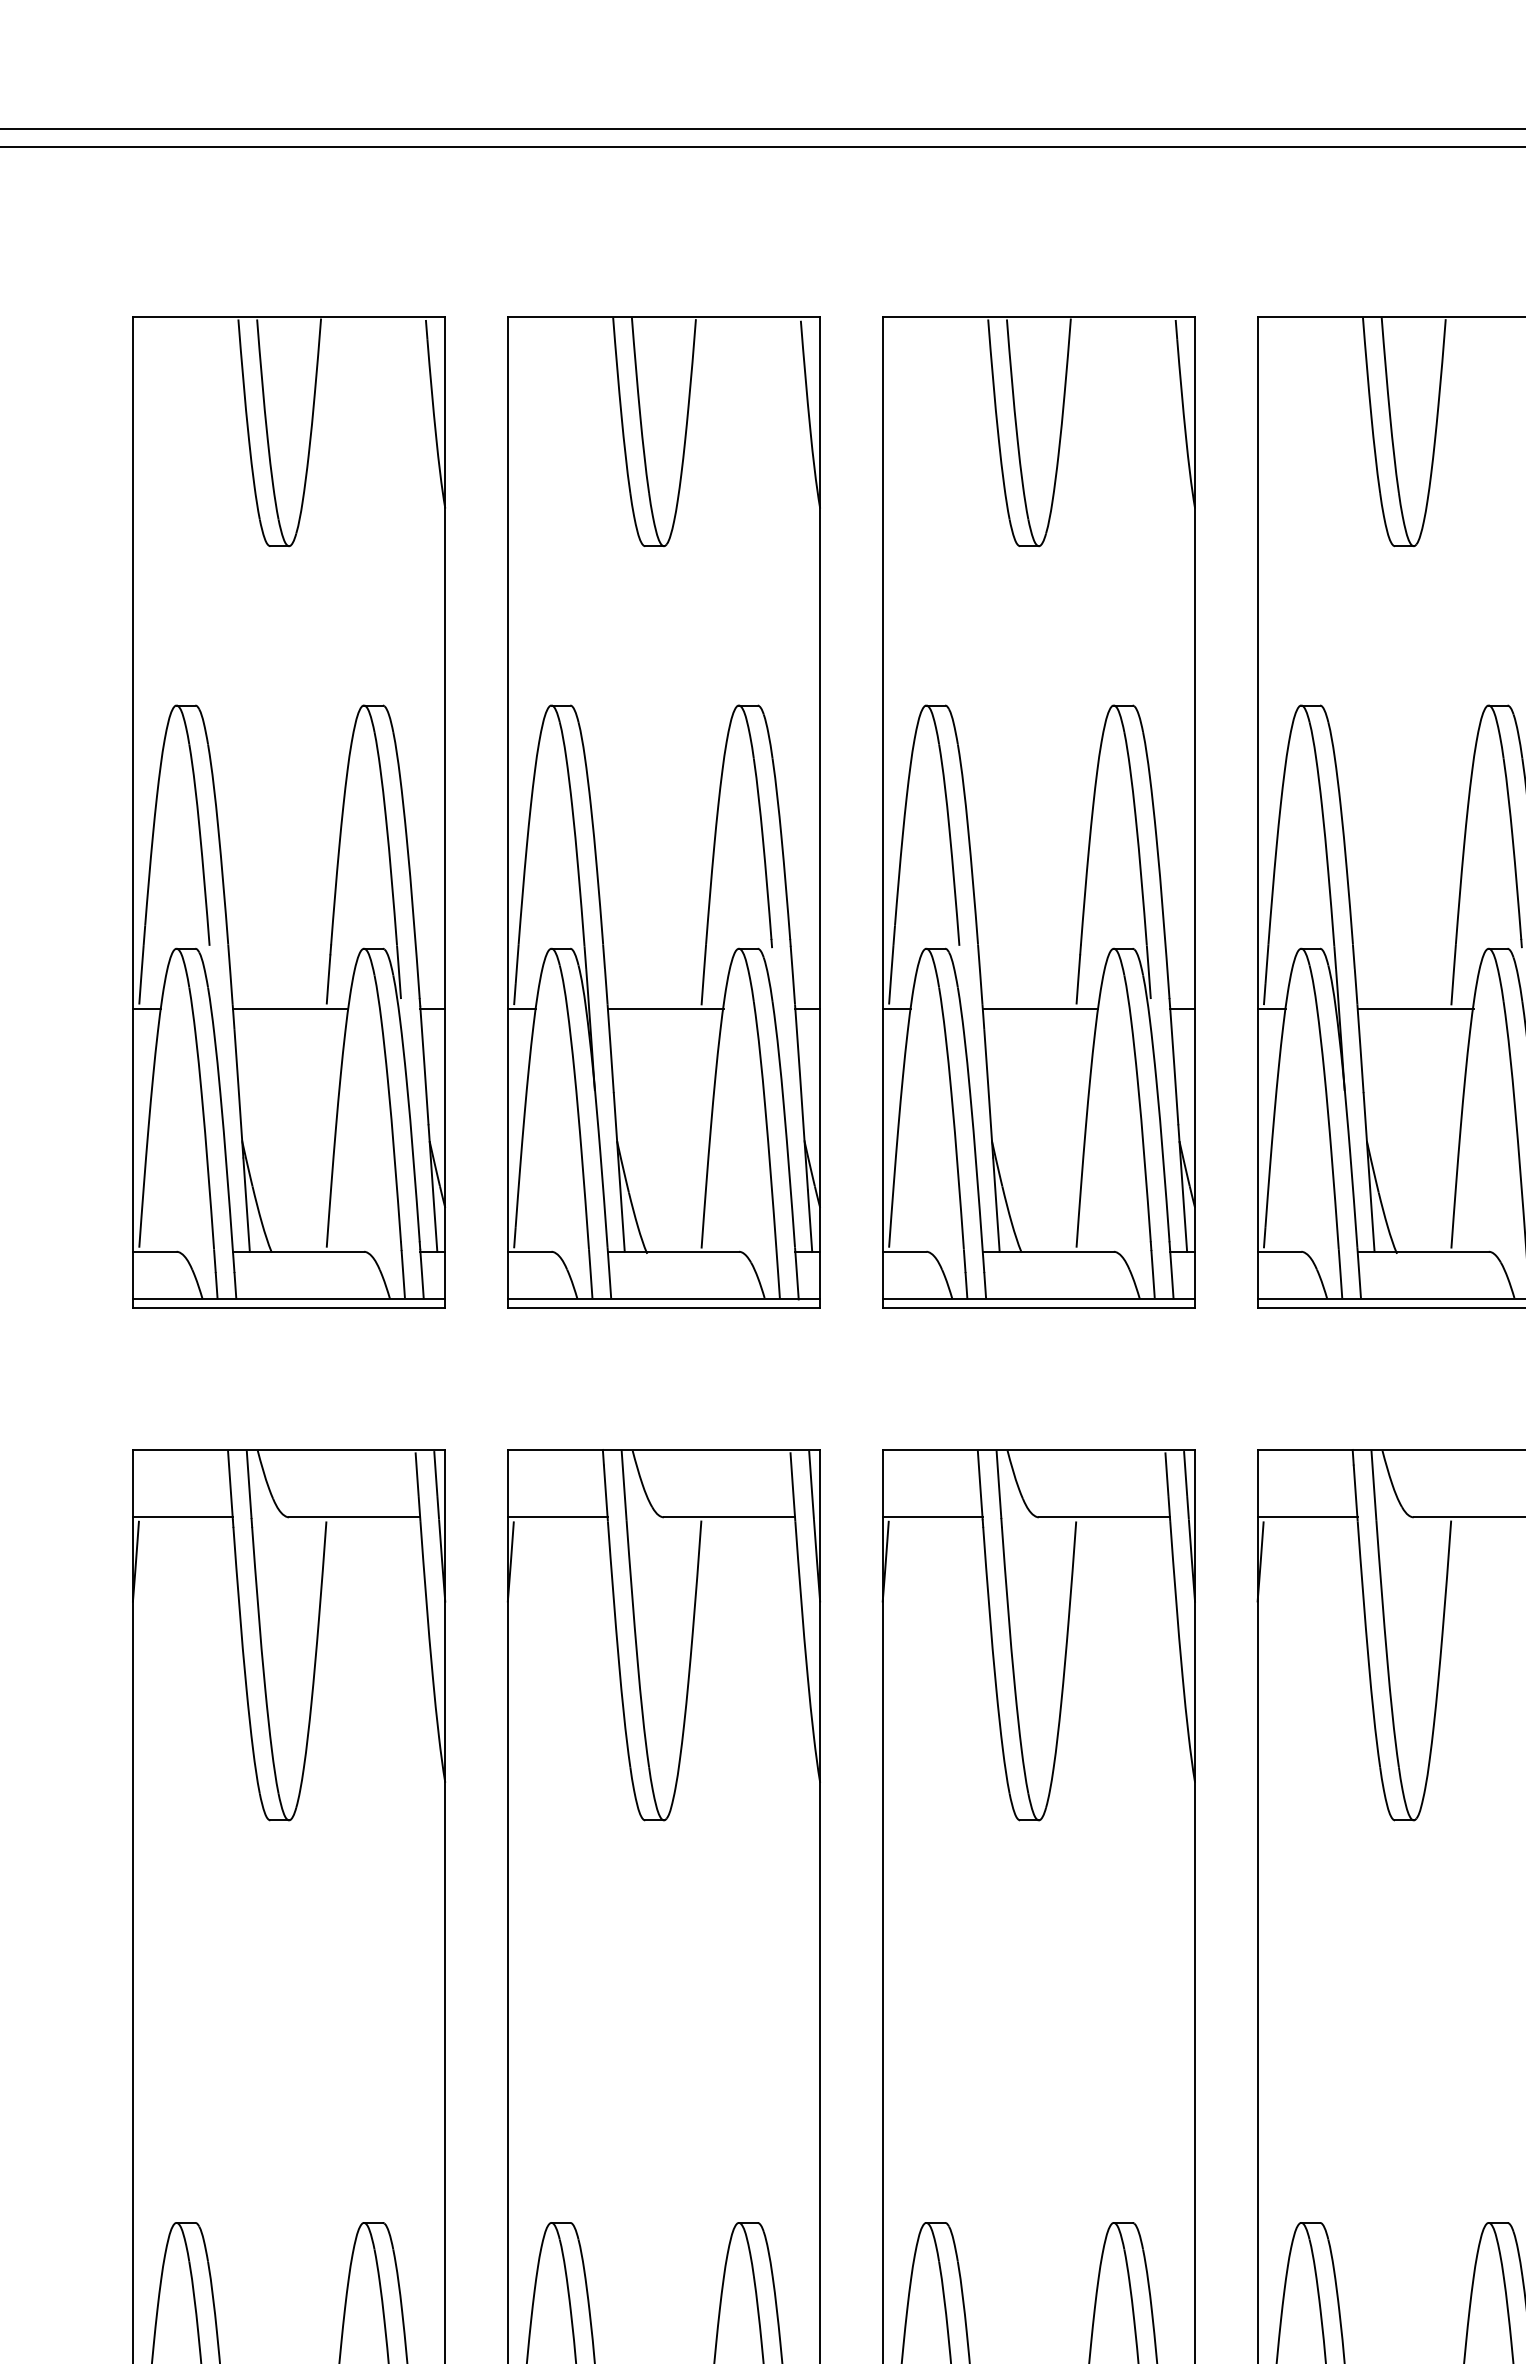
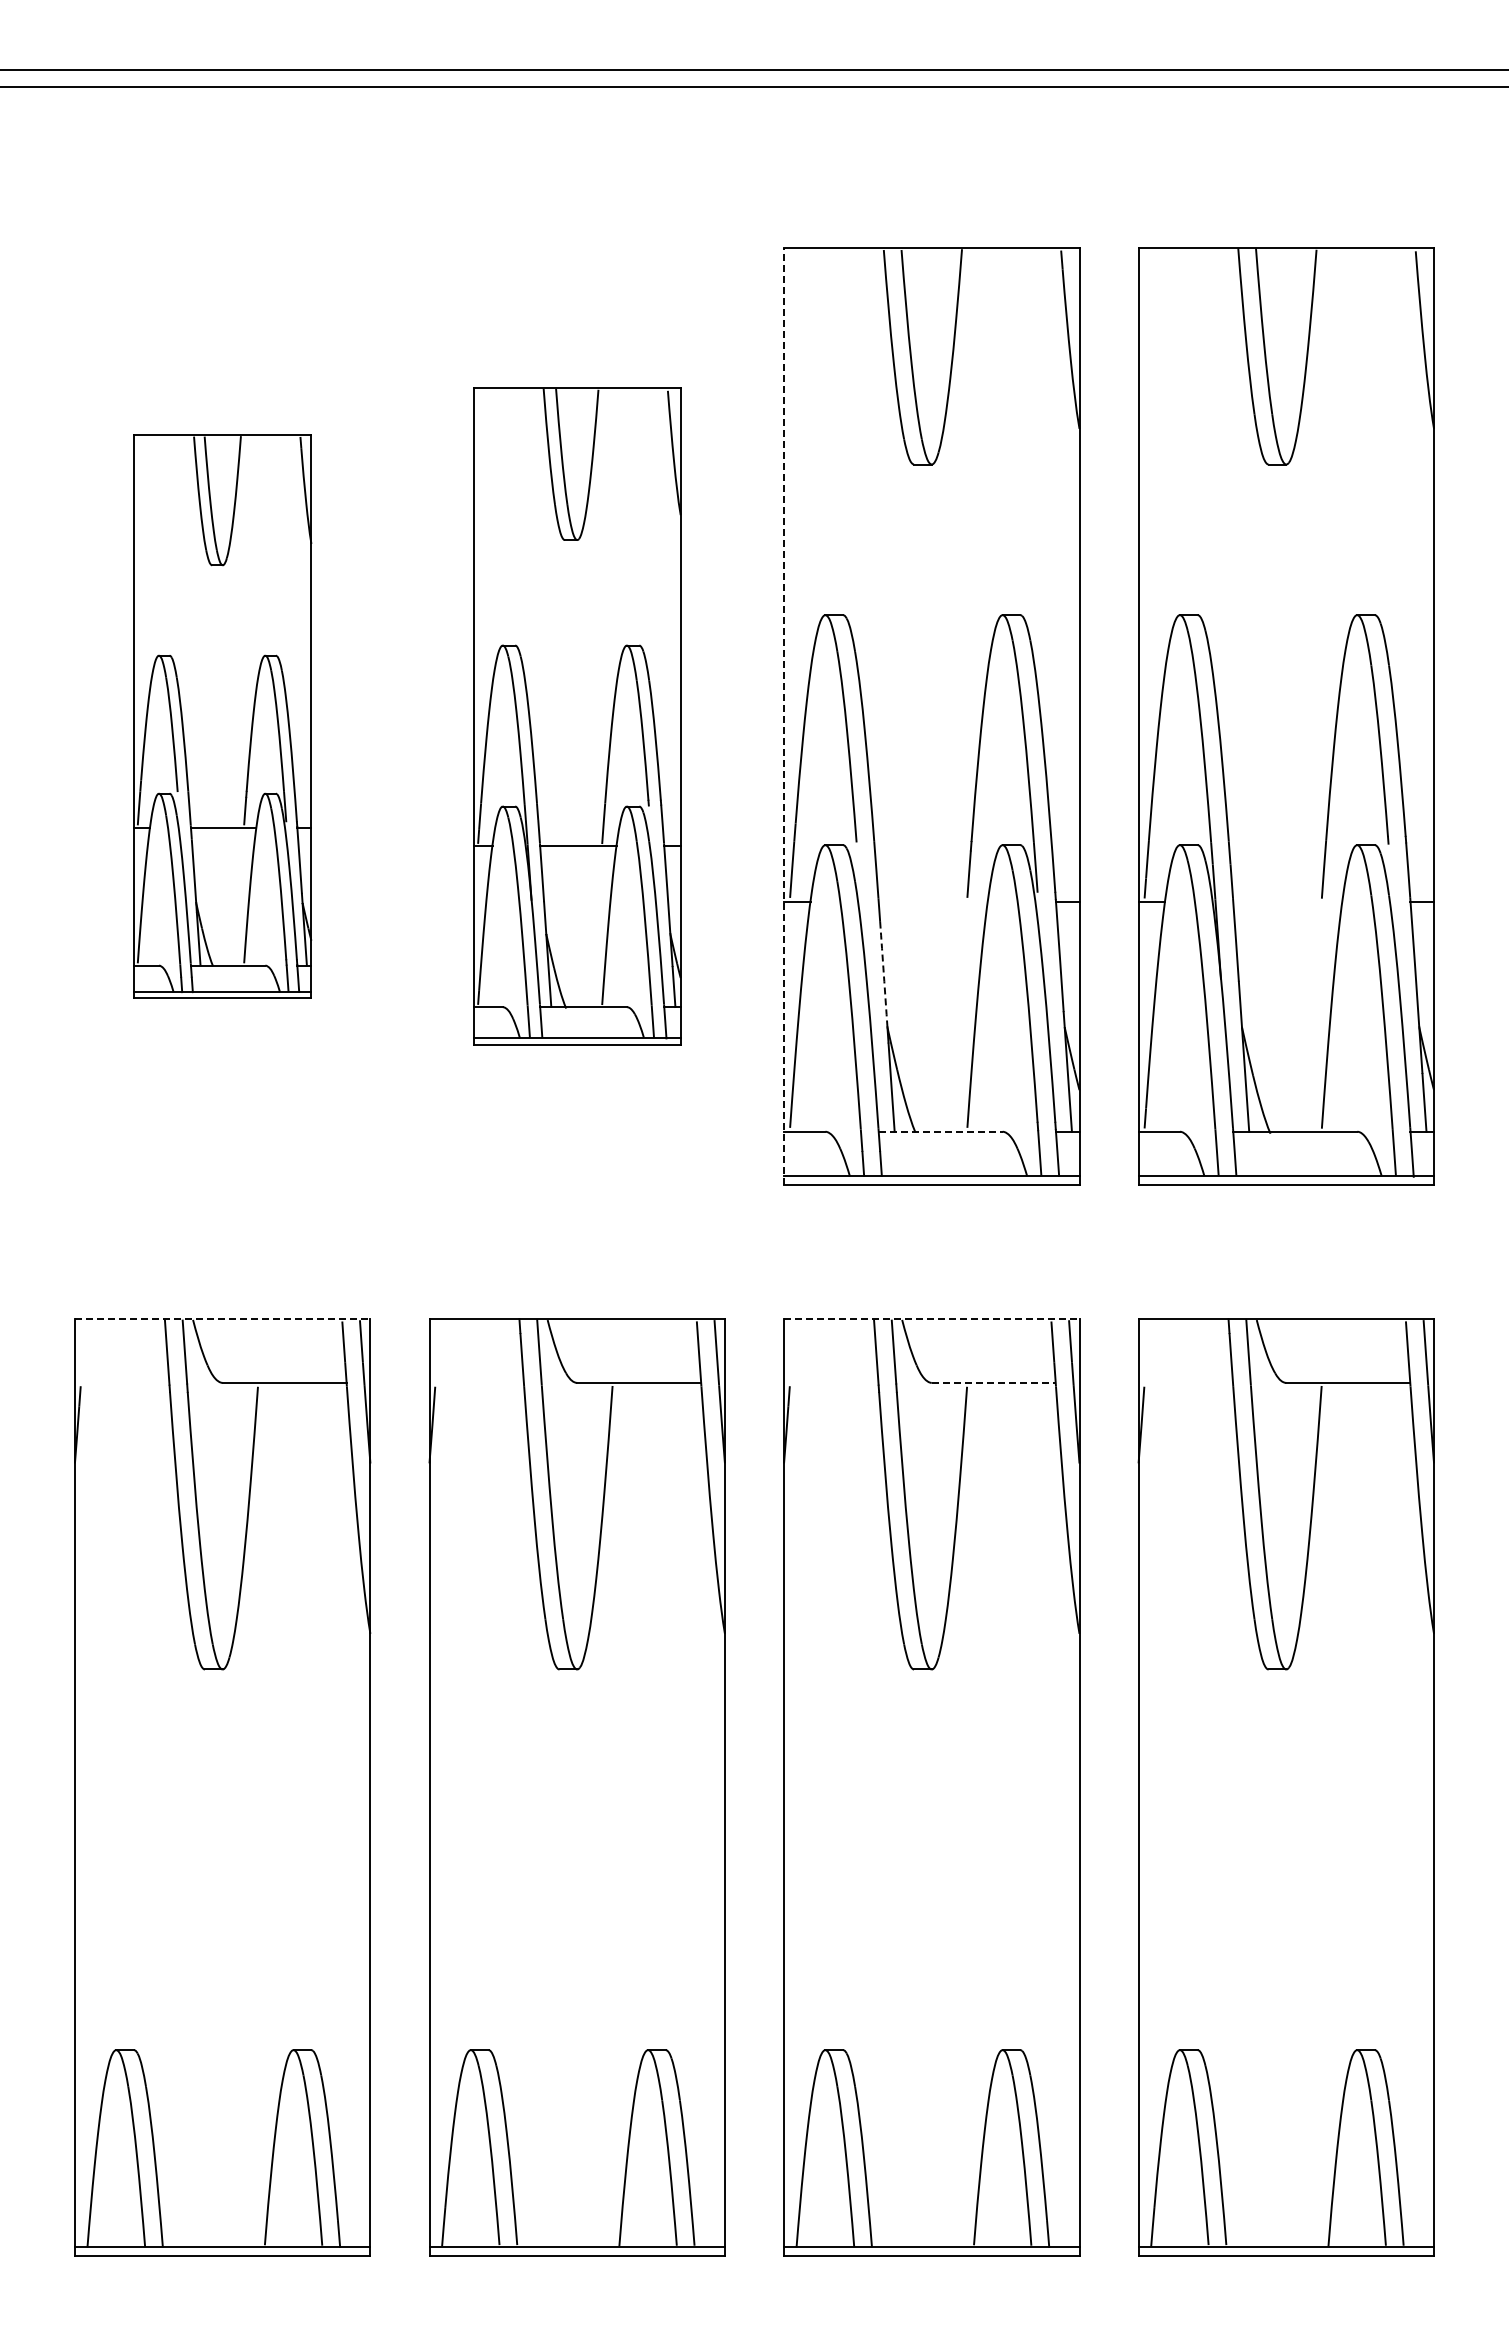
part: (288, 812) -> (222, 716), size x0.6
part: (664, 812) -> (577, 716), size x0.7
line: (883, 812) -> (784, 716), solid -> dashed
line: (1039, 1008) -> (932, 901), removed
line: (1415, 1008) -> (1287, 901), removed
arc: (987, 1085) -> (883, 974), solid -> dashed
line: (1049, 1251) -> (941, 1131), solid -> dashed
line: (288, 1450) -> (222, 1319), solid -> dashed
line: (1038, 1450) -> (931, 1319), solid -> dashed
line: (182, 1516) -> (121, 1382), removed
line: (557, 1516) -> (476, 1382), removed
line: (932, 1516) -> (831, 1382), removed
line: (1105, 1516) -> (994, 1382), solid -> dashed
line: (1307, 1516) -> (1185, 1382), removed

